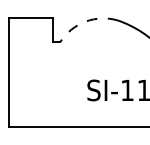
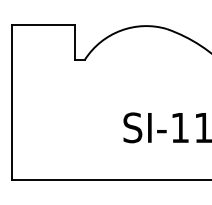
arc: (85, 21) -> (120, 30), dashed -> solid

